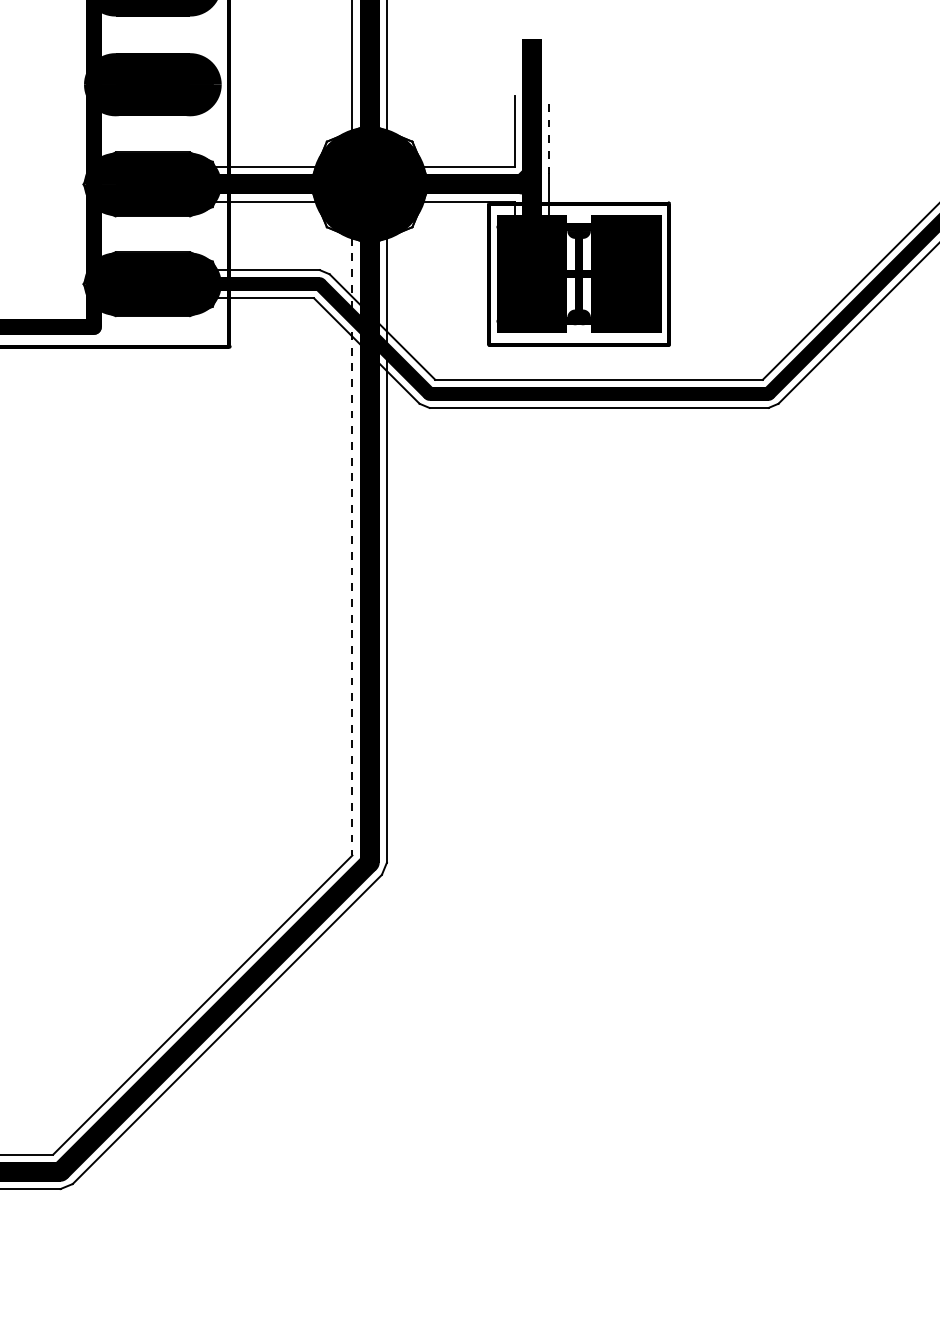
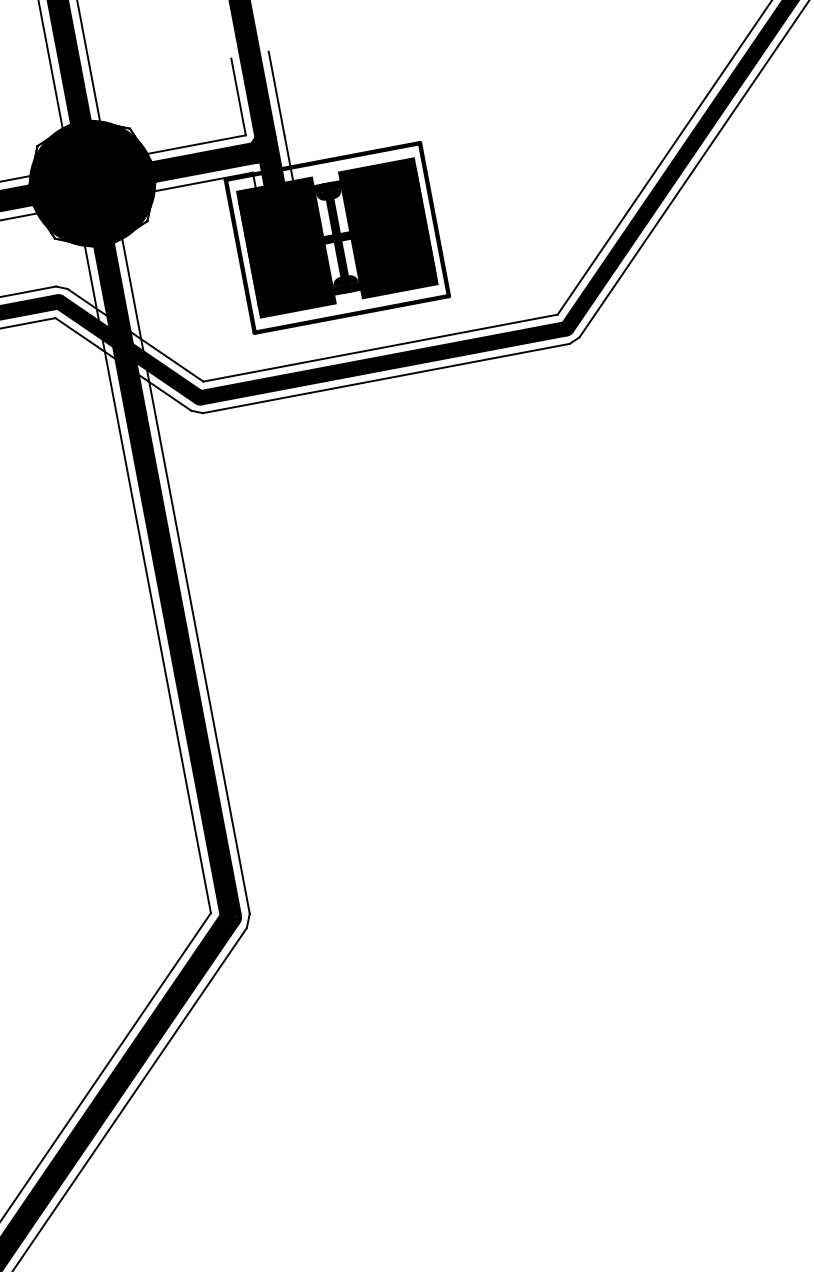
line: (549, 134) -> (276, 92), dashed -> solid
line: (352, 546) -> (147, 578), dashed -> solid

